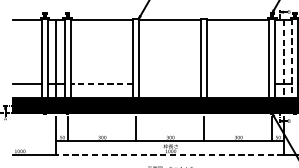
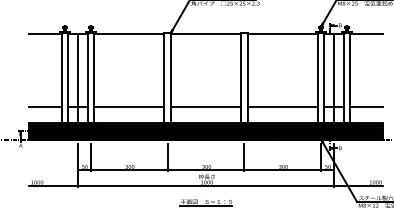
line: (291, 58) -> (343, 77), dashed -> solid
line: (284, 59) -> (334, 78), dashed -> solid
line: (101, 83) -> (128, 106), dashed -> solid
line: (169, 83) -> (205, 106), added
line: (237, 83) -> (282, 106), added
line: (170, 154) -> (206, 186), dashed -> solid

